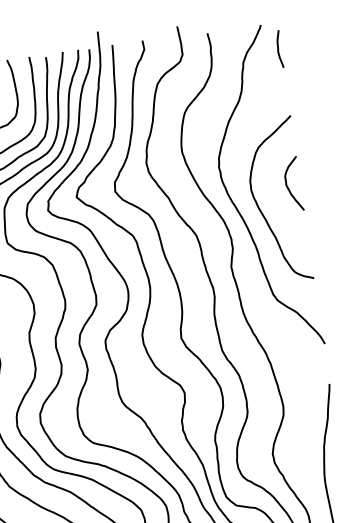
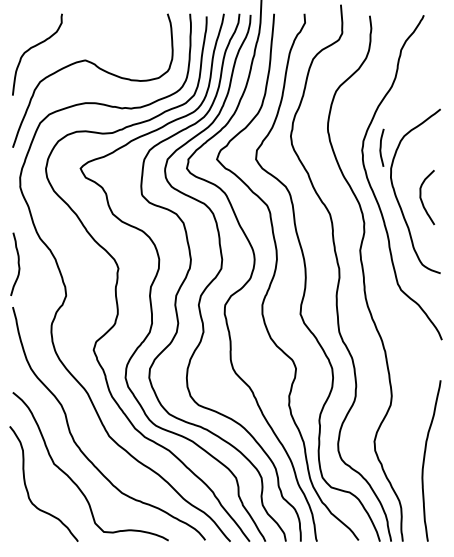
curve: (279, 48) -> (381, 147), moved
curve: (288, 187) -> (422, 200), moved

